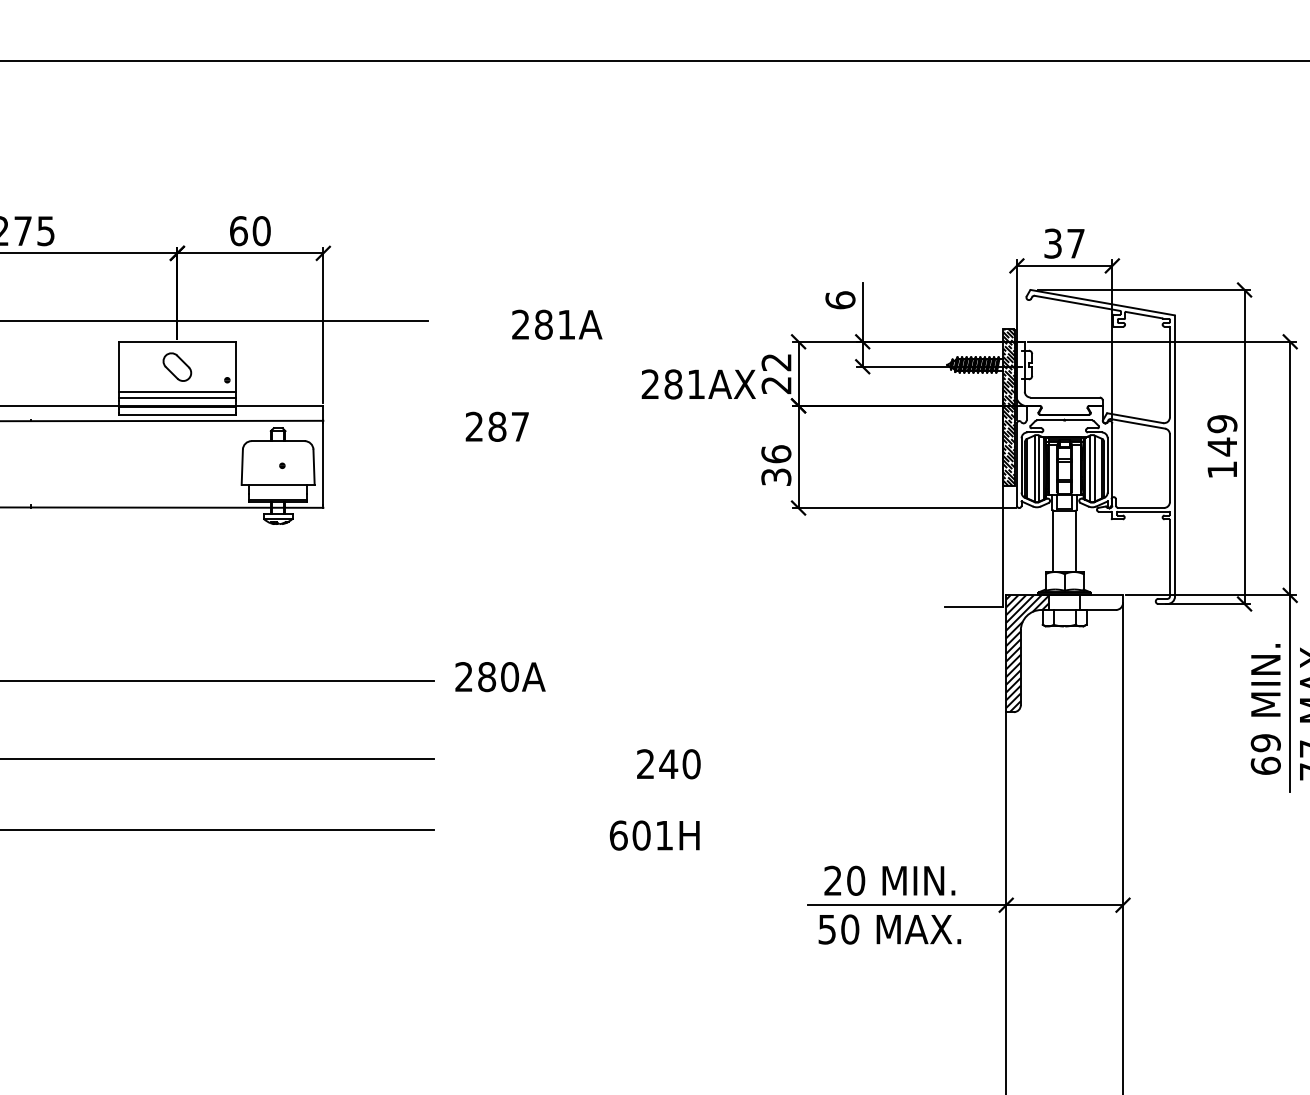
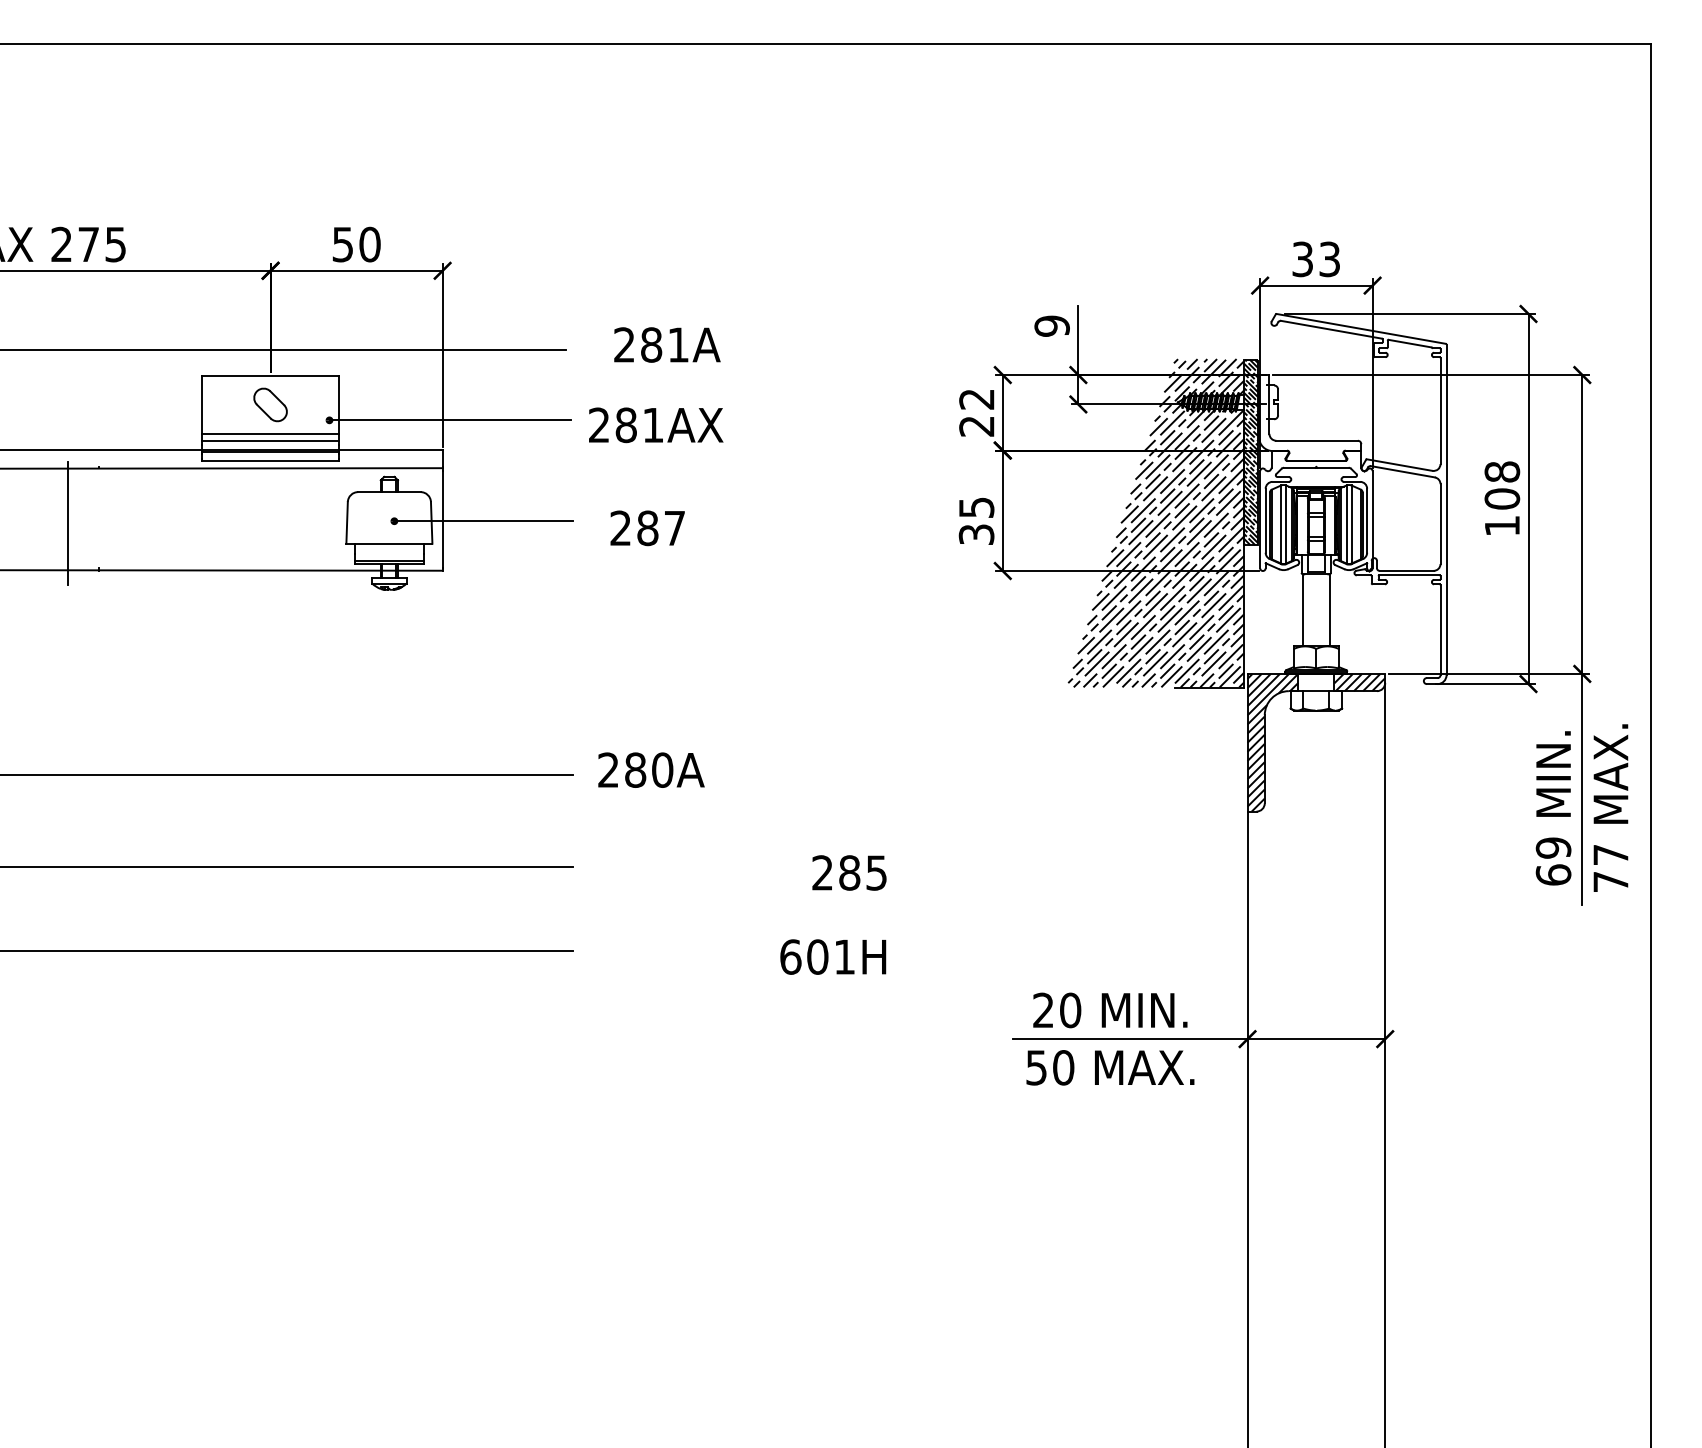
text: (238, 231) -> (342, 244), 60 -> 50
text: (1075, 243) -> (1329, 259), 37 -> 33
text: (839, 299) -> (1051, 325), 6 -> 9
text: (557, 324) -> (667, 344), moved
line: (330, 380) -> (450, 420), added
text: (699, 384) -> (656, 425), moved
text: (497, 427) -> (647, 528), moved
text: (1222, 435) -> (1502, 485), 149 -> 108
text: (776, 454) -> (976, 507), 36 -> 35
line: (5, 466) -> (68, 522), added
line: (358, 466) -> (483, 521), added
hatch: (928, 467) -> (1156, 523), added
hatch: (1101, 602) -> (1359, 682), added
text: (679, 763) -> (862, 872), 240 -> 285

